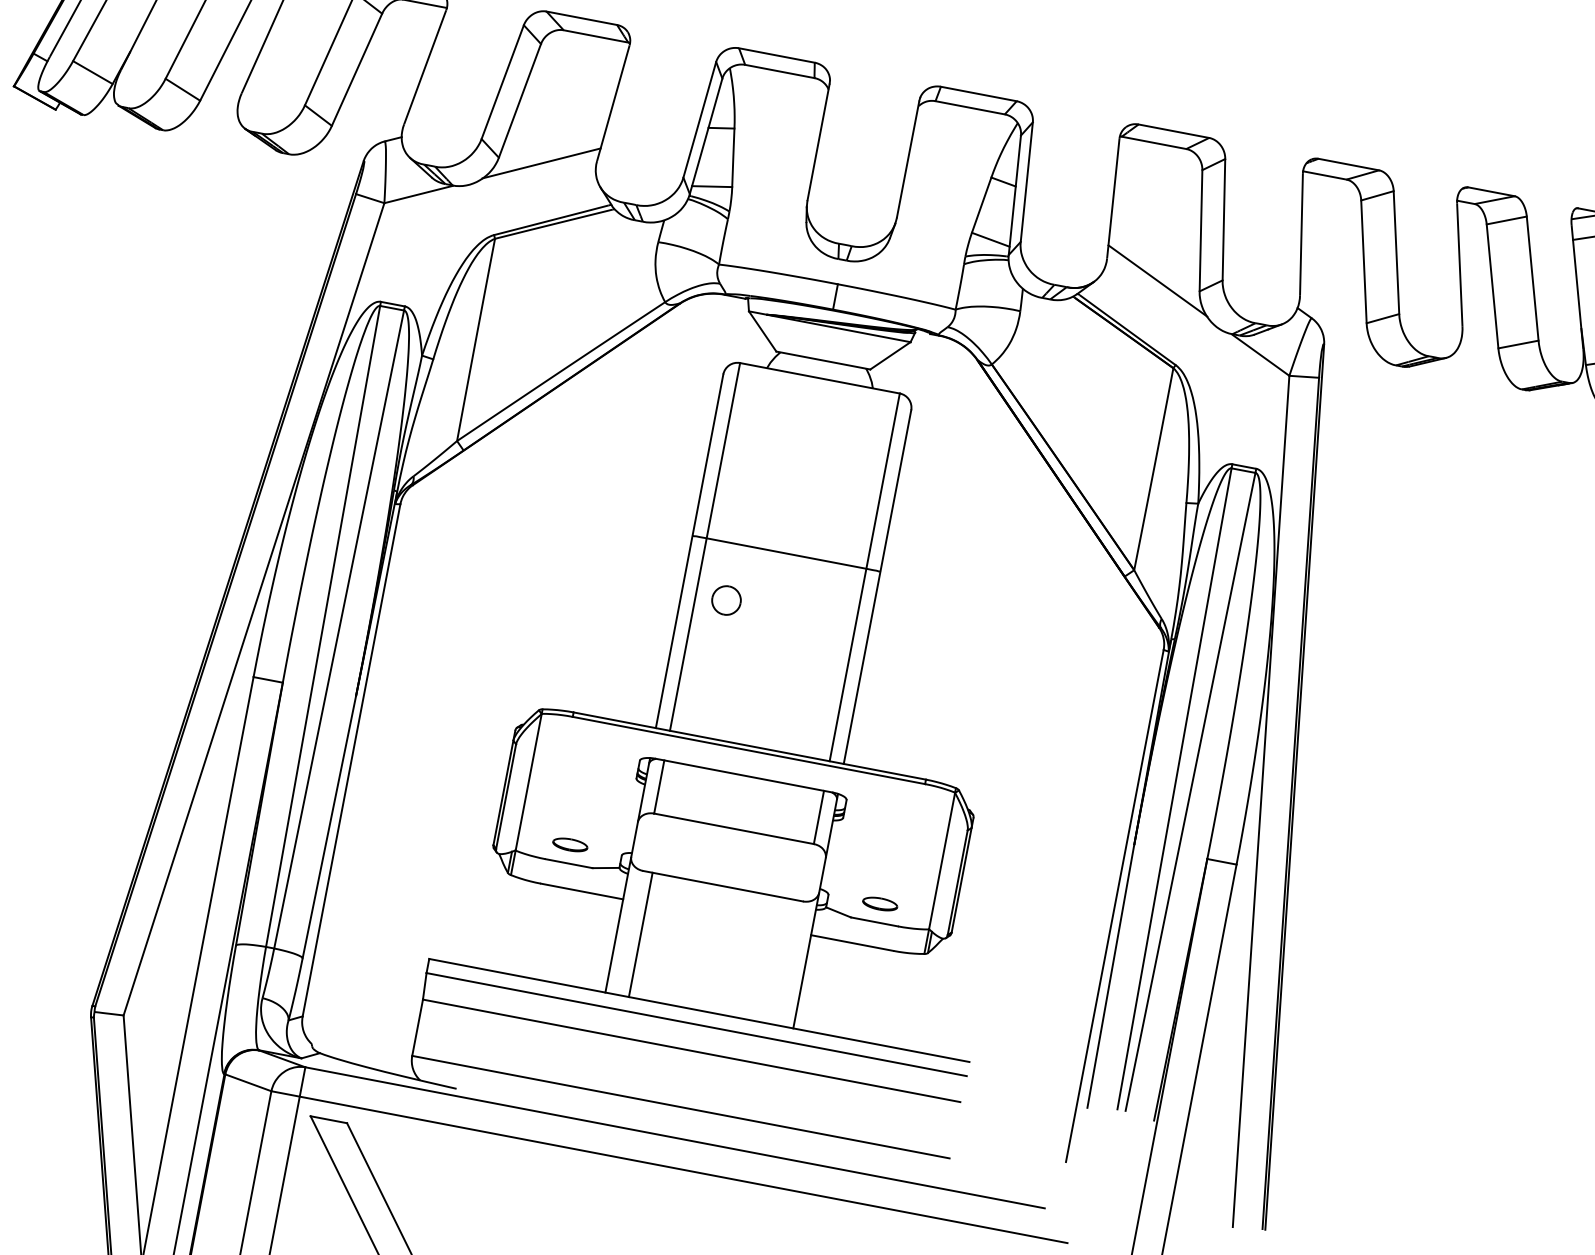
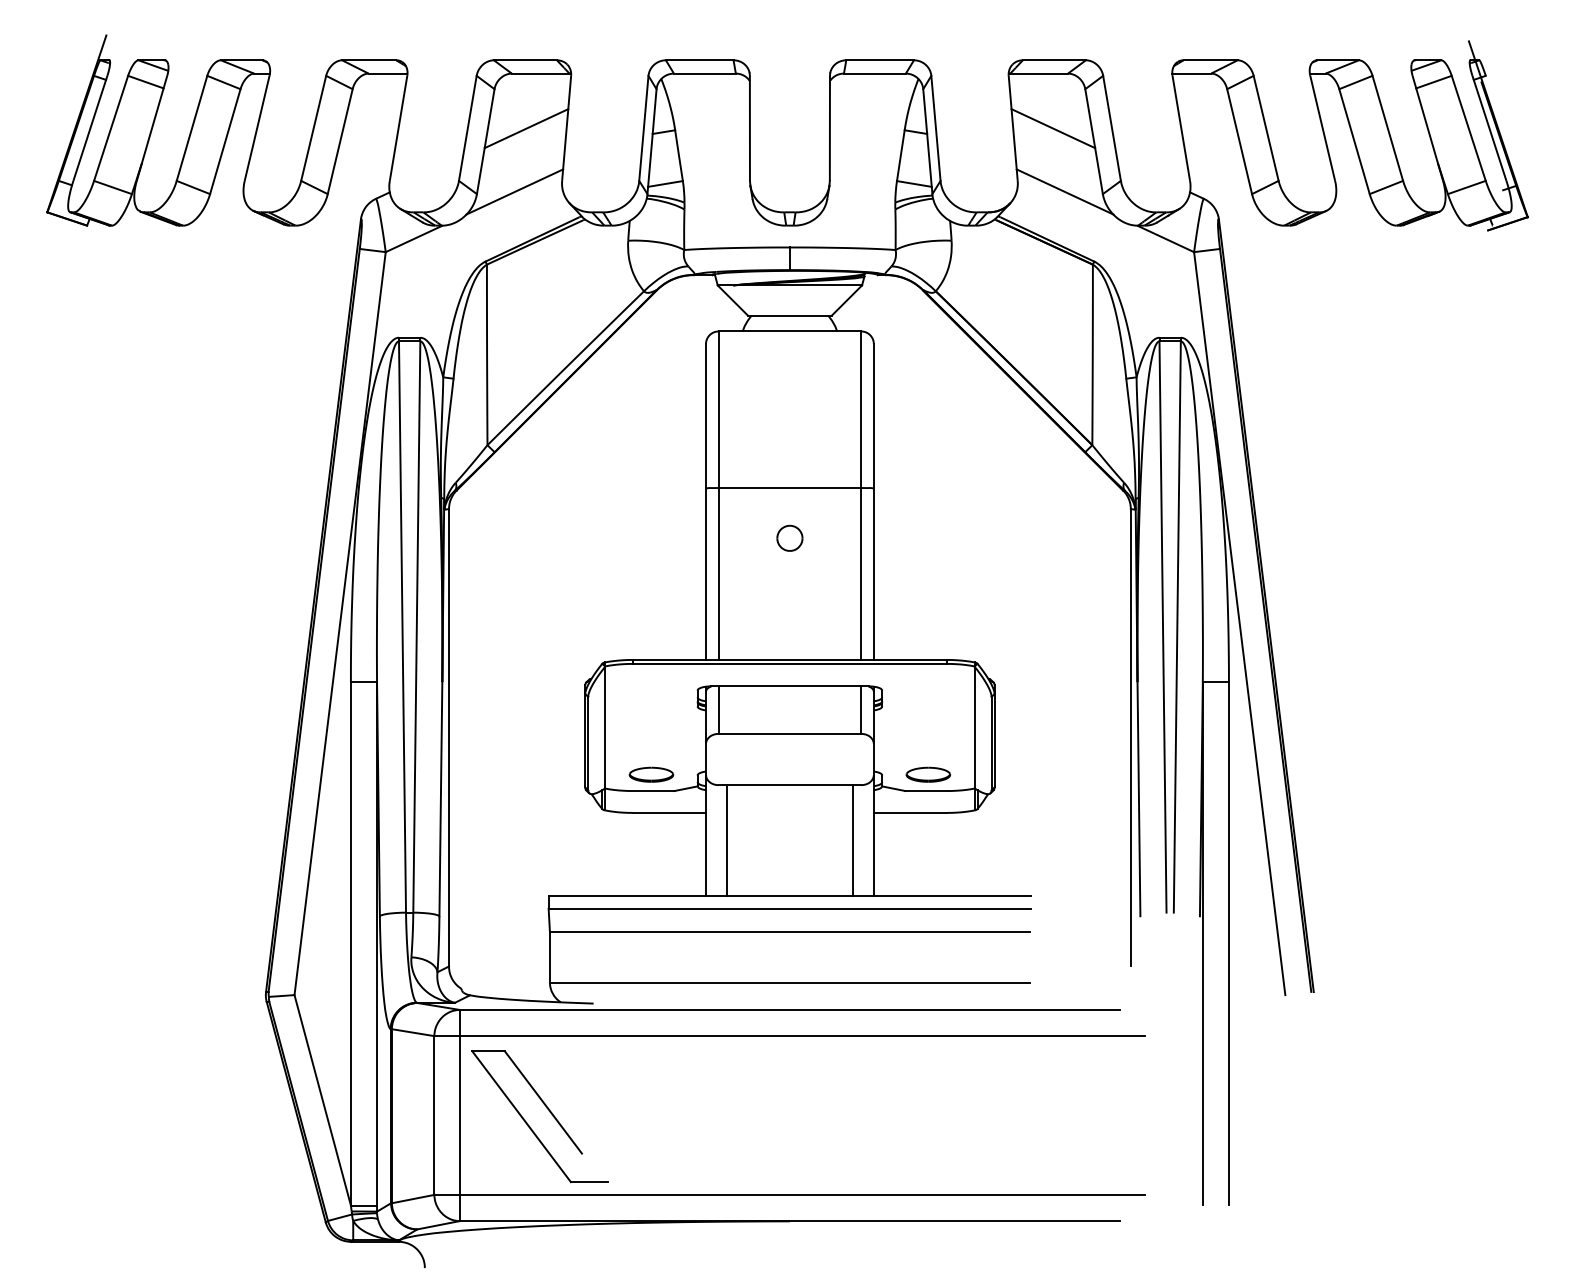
line: (568, 94) -> (526, 128), added
line: (1158, 207) -> (1053, 128), added
part: (726, 599) -> (789, 537), moved
part: (570, 844) -> (651, 774), size x1.43
part: (879, 903) -> (927, 774), size x1.43
line: (781, 961) -> (852, 840), added

